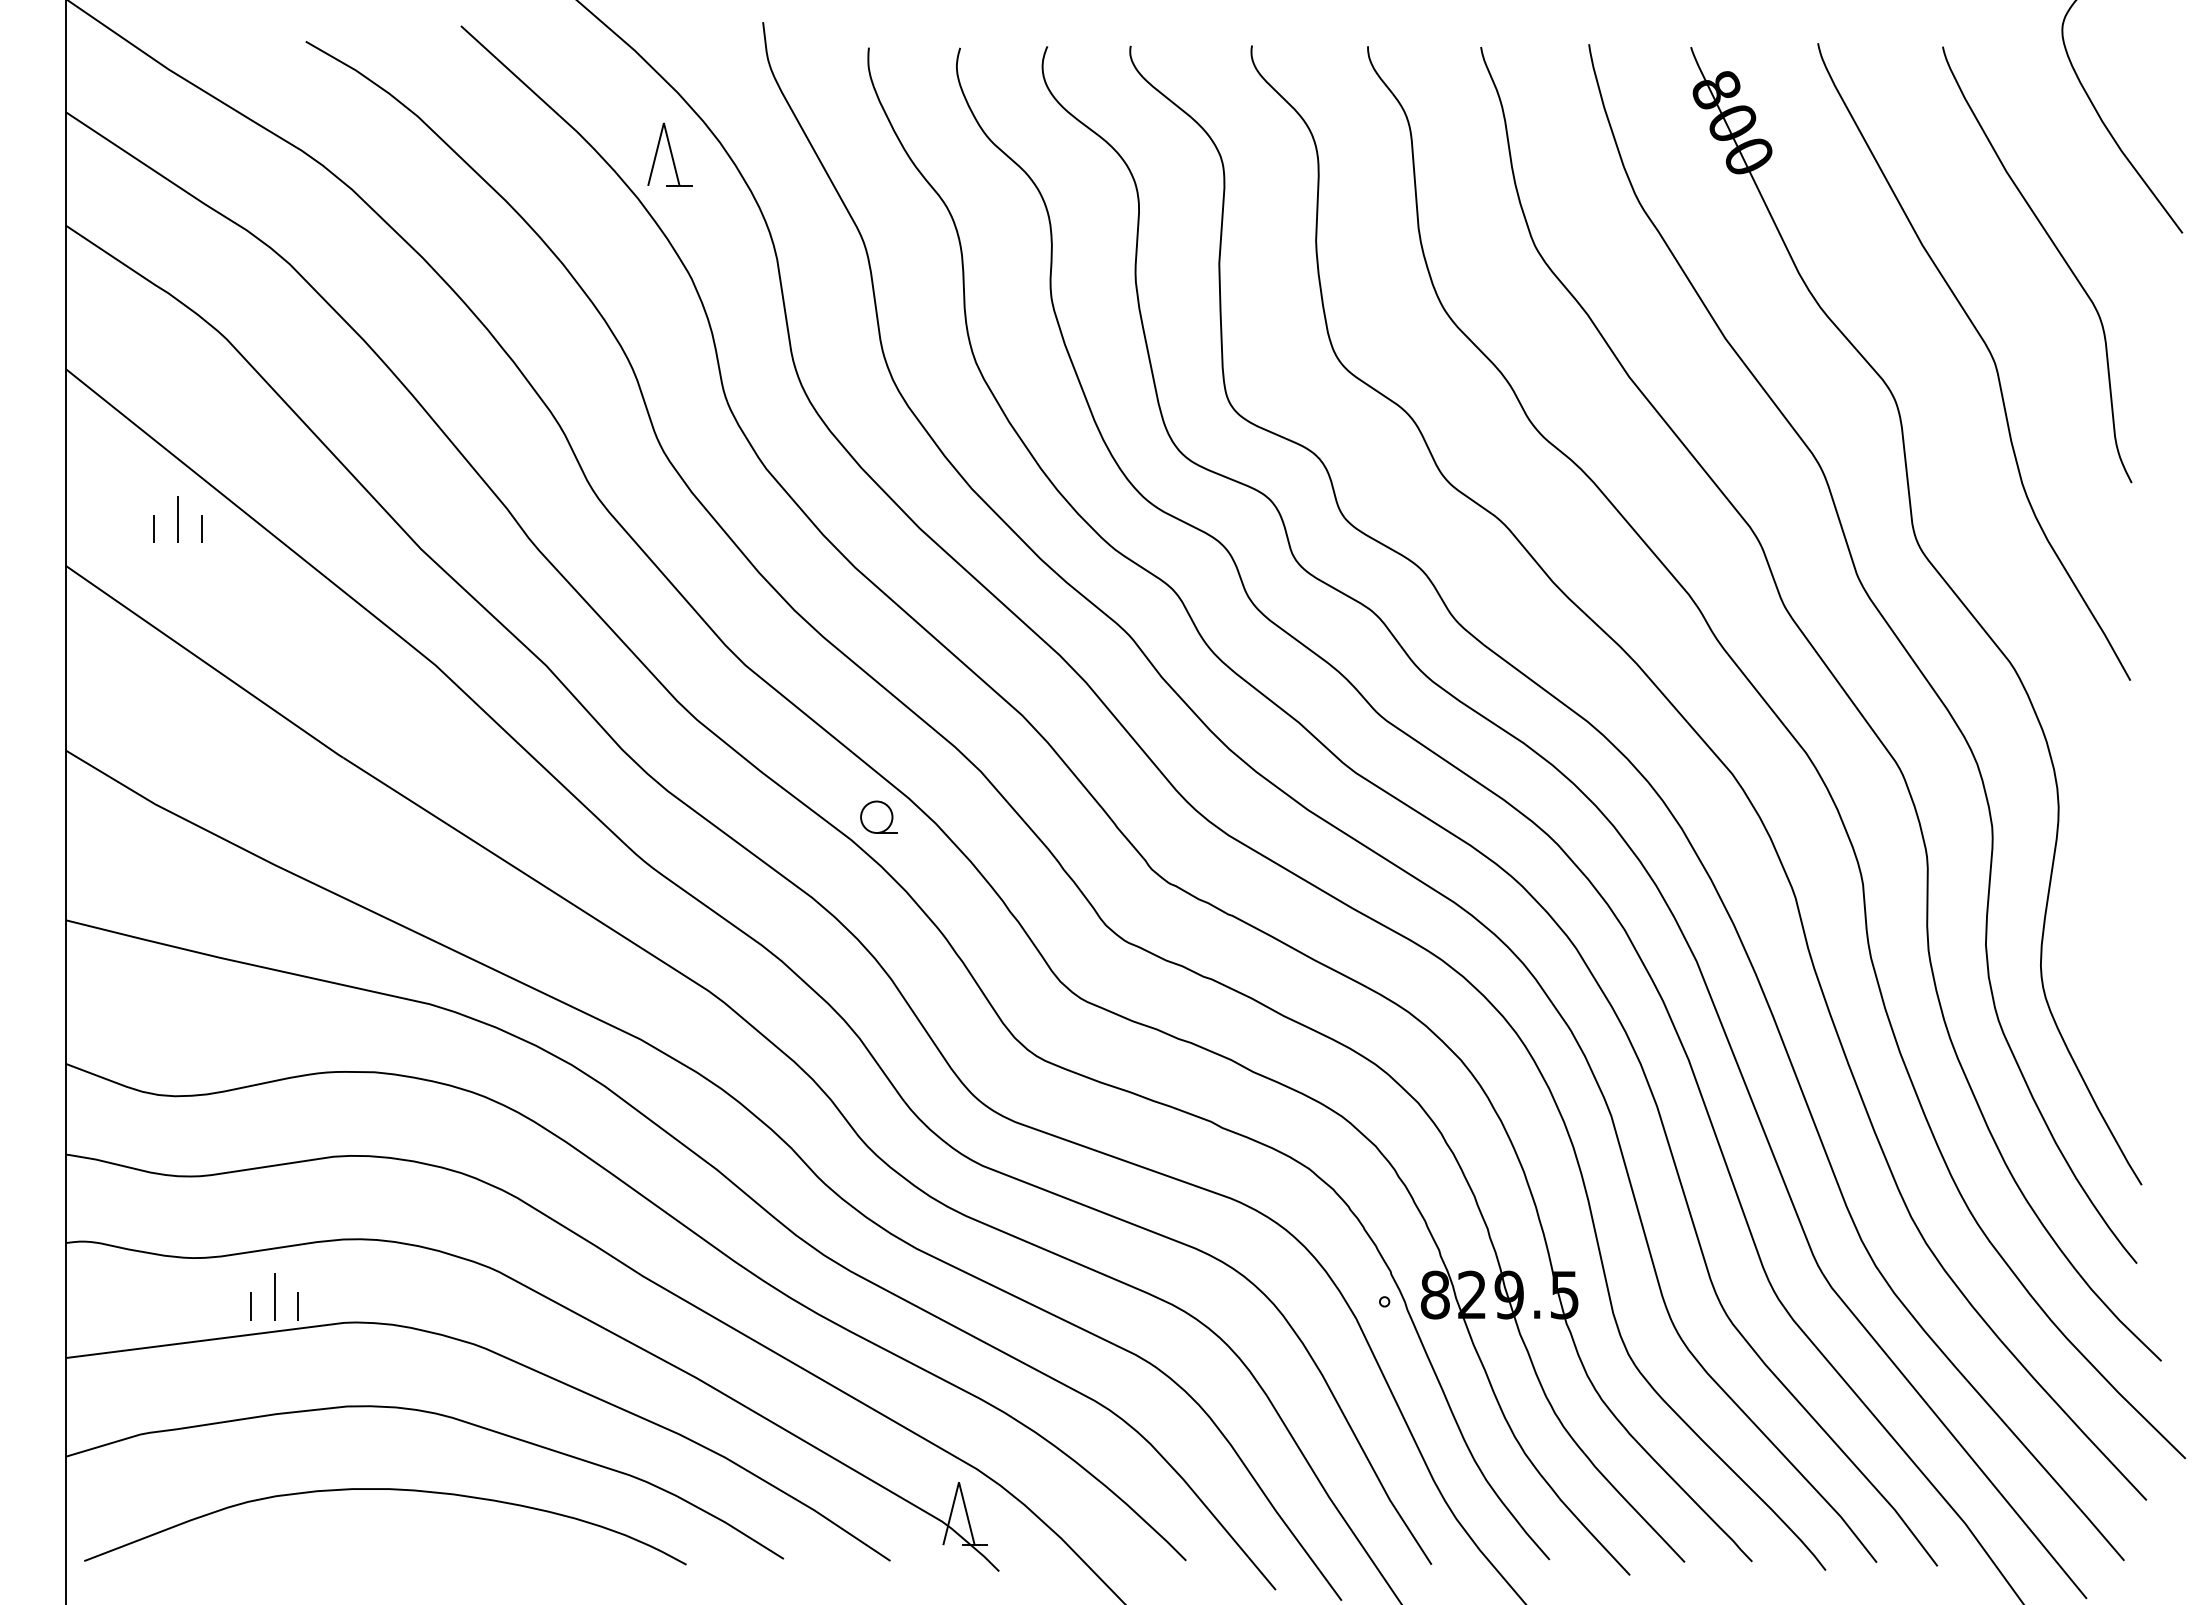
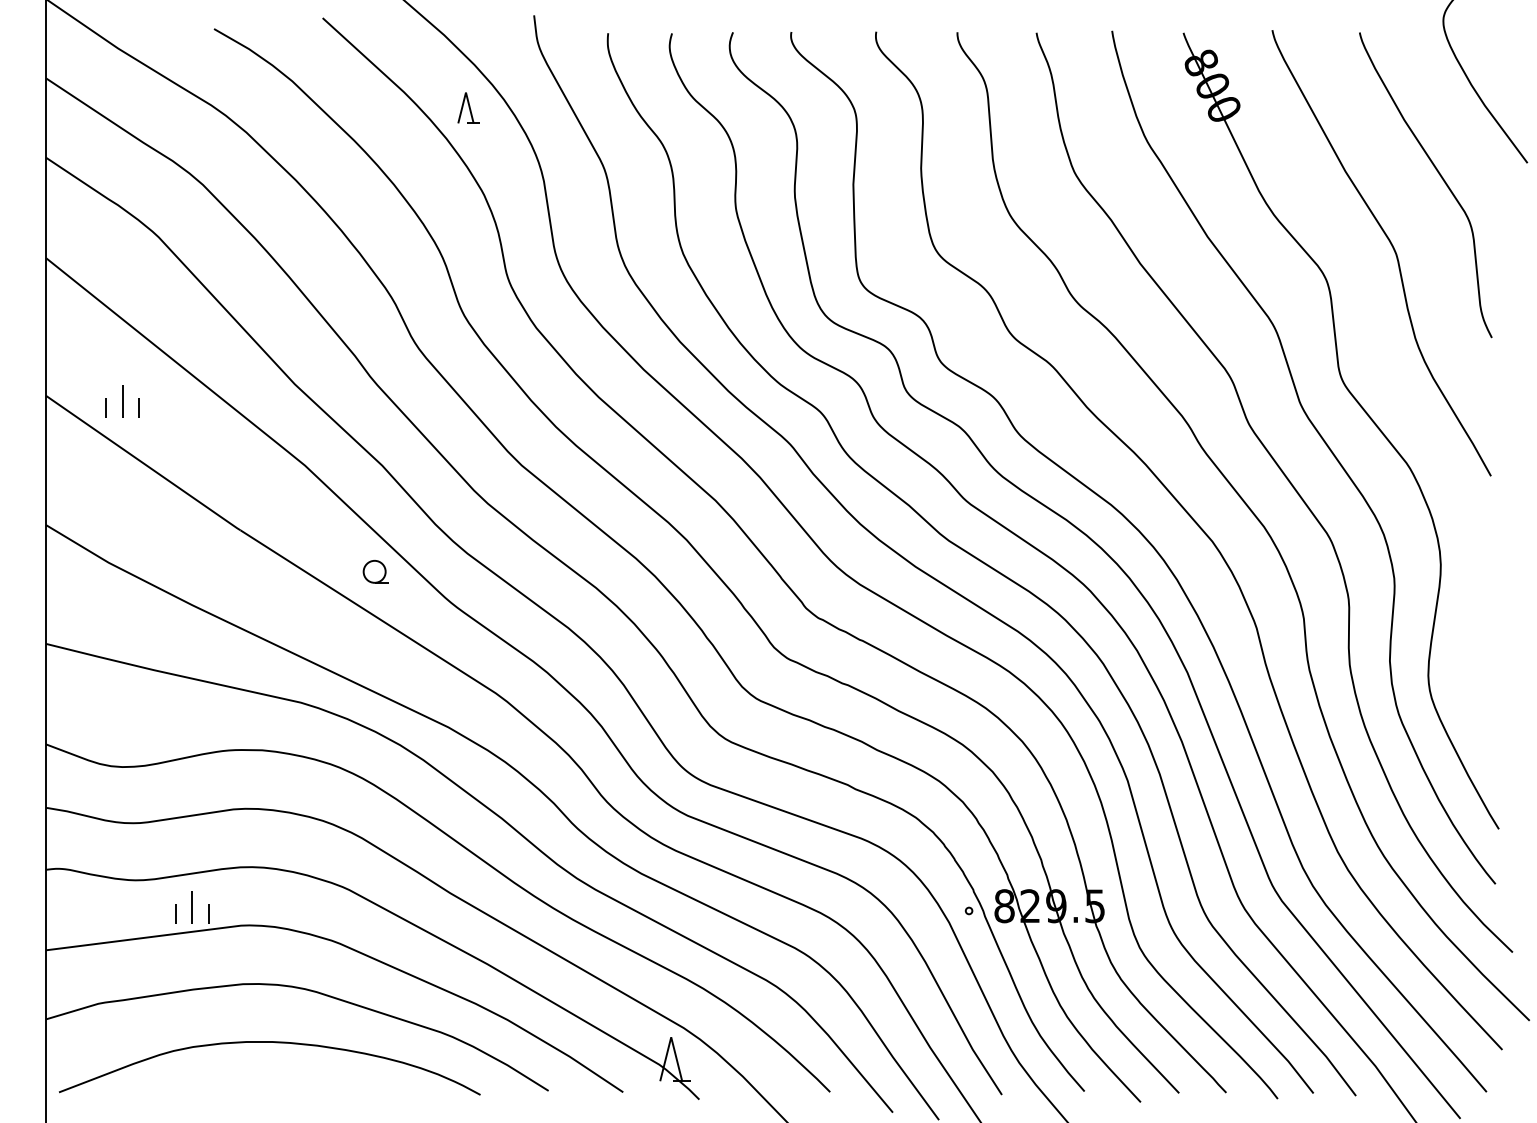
part: (669, 153) -> (468, 107), size x0.7
part: (177, 519) -> (122, 401), moved
part: (877, 816) -> (375, 571), moved

